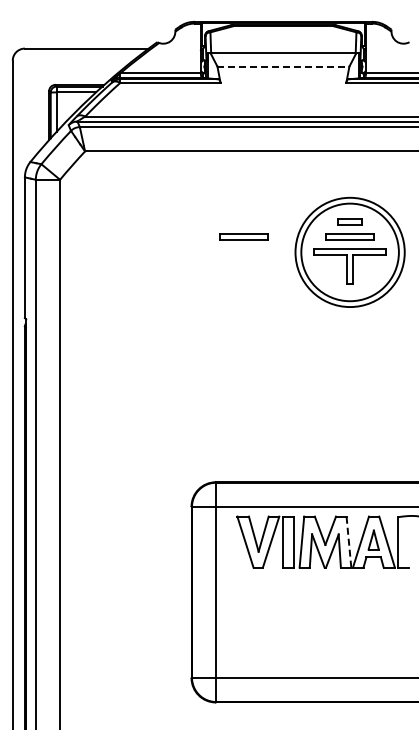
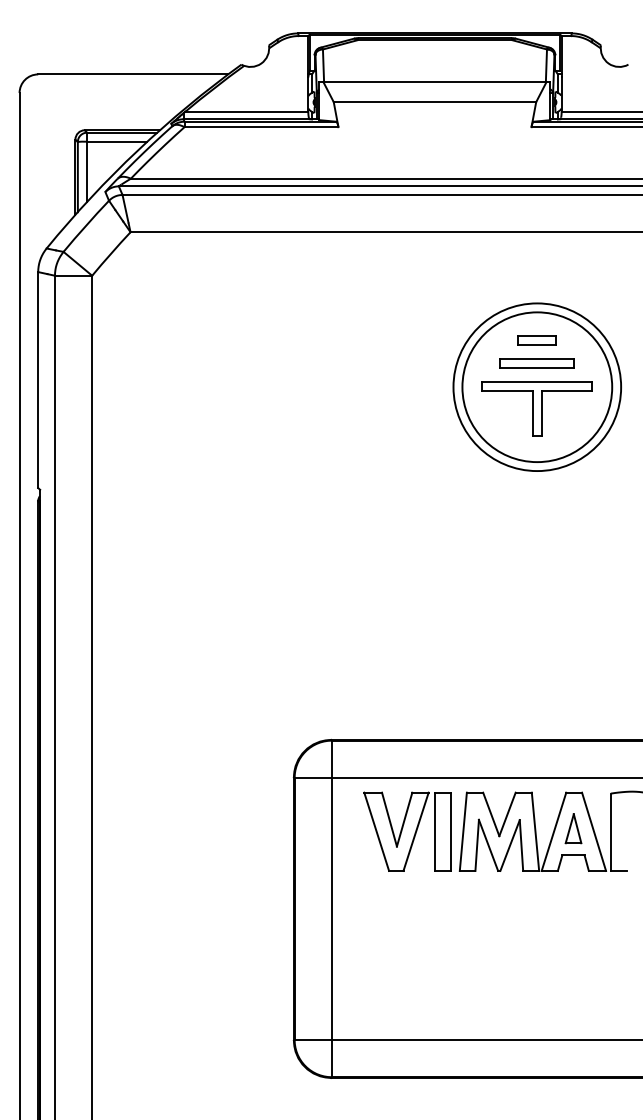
line: (283, 66) -> (435, 101), dashed -> solid
part: (243, 236) -> (373, 362), removed
line: (348, 542) -> (534, 832), dashed -> solid

